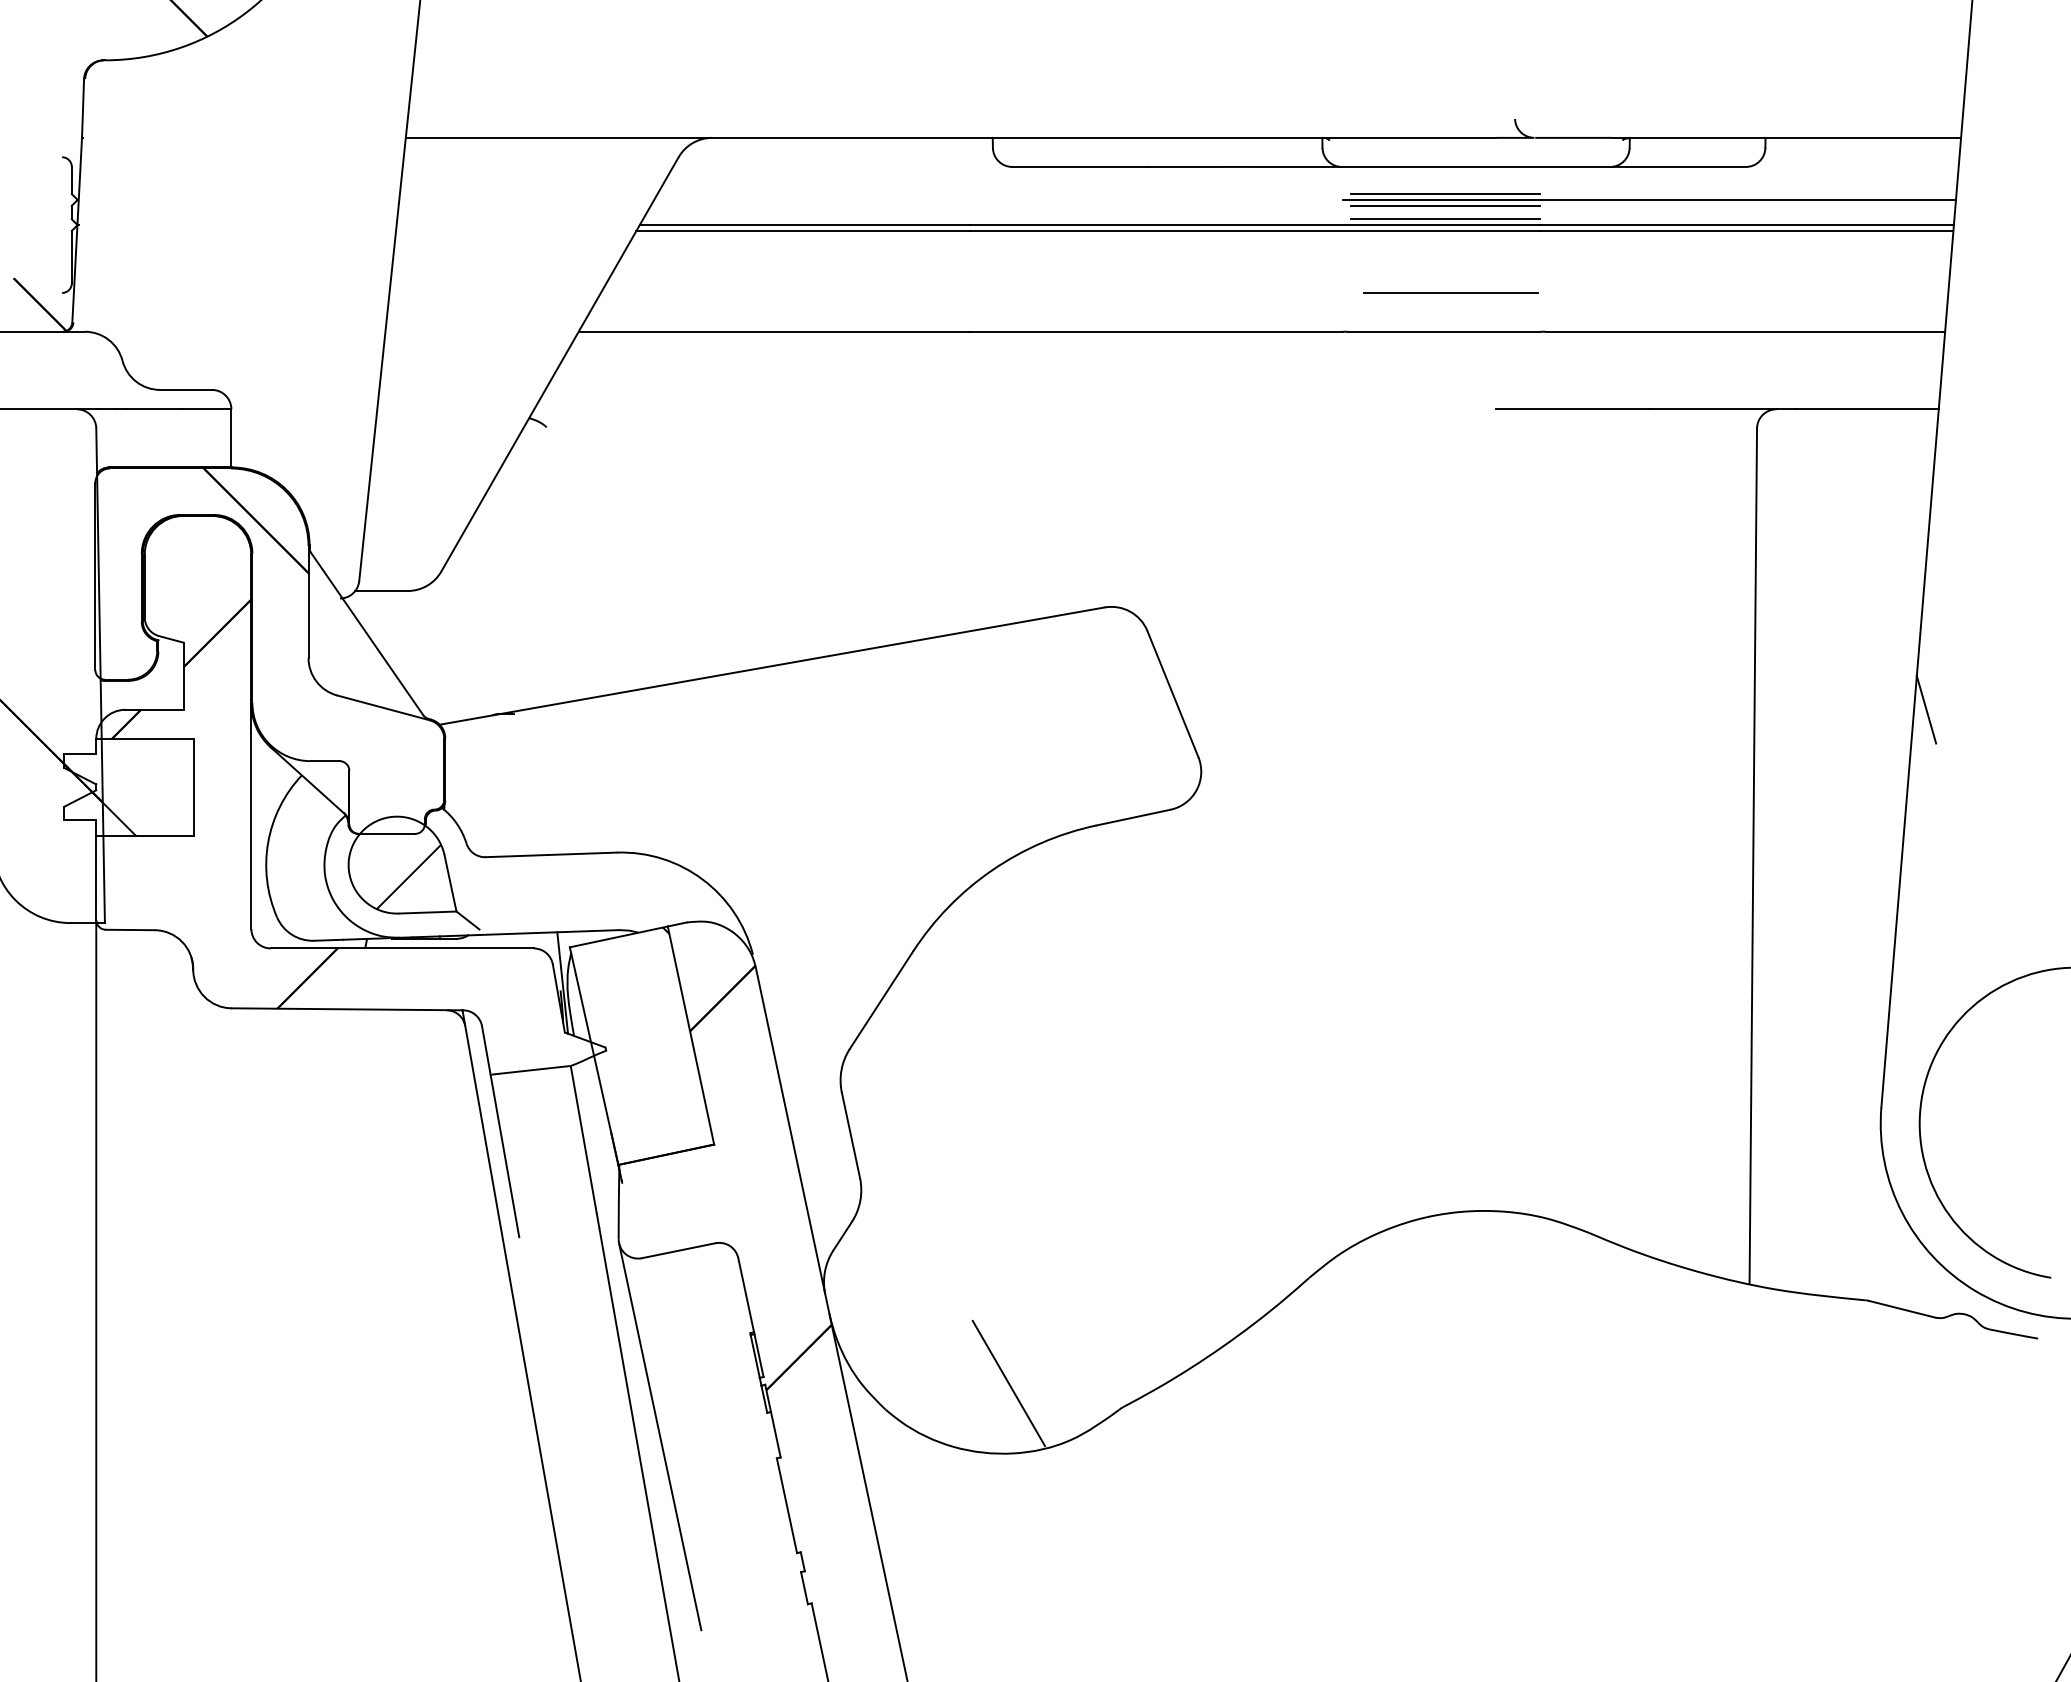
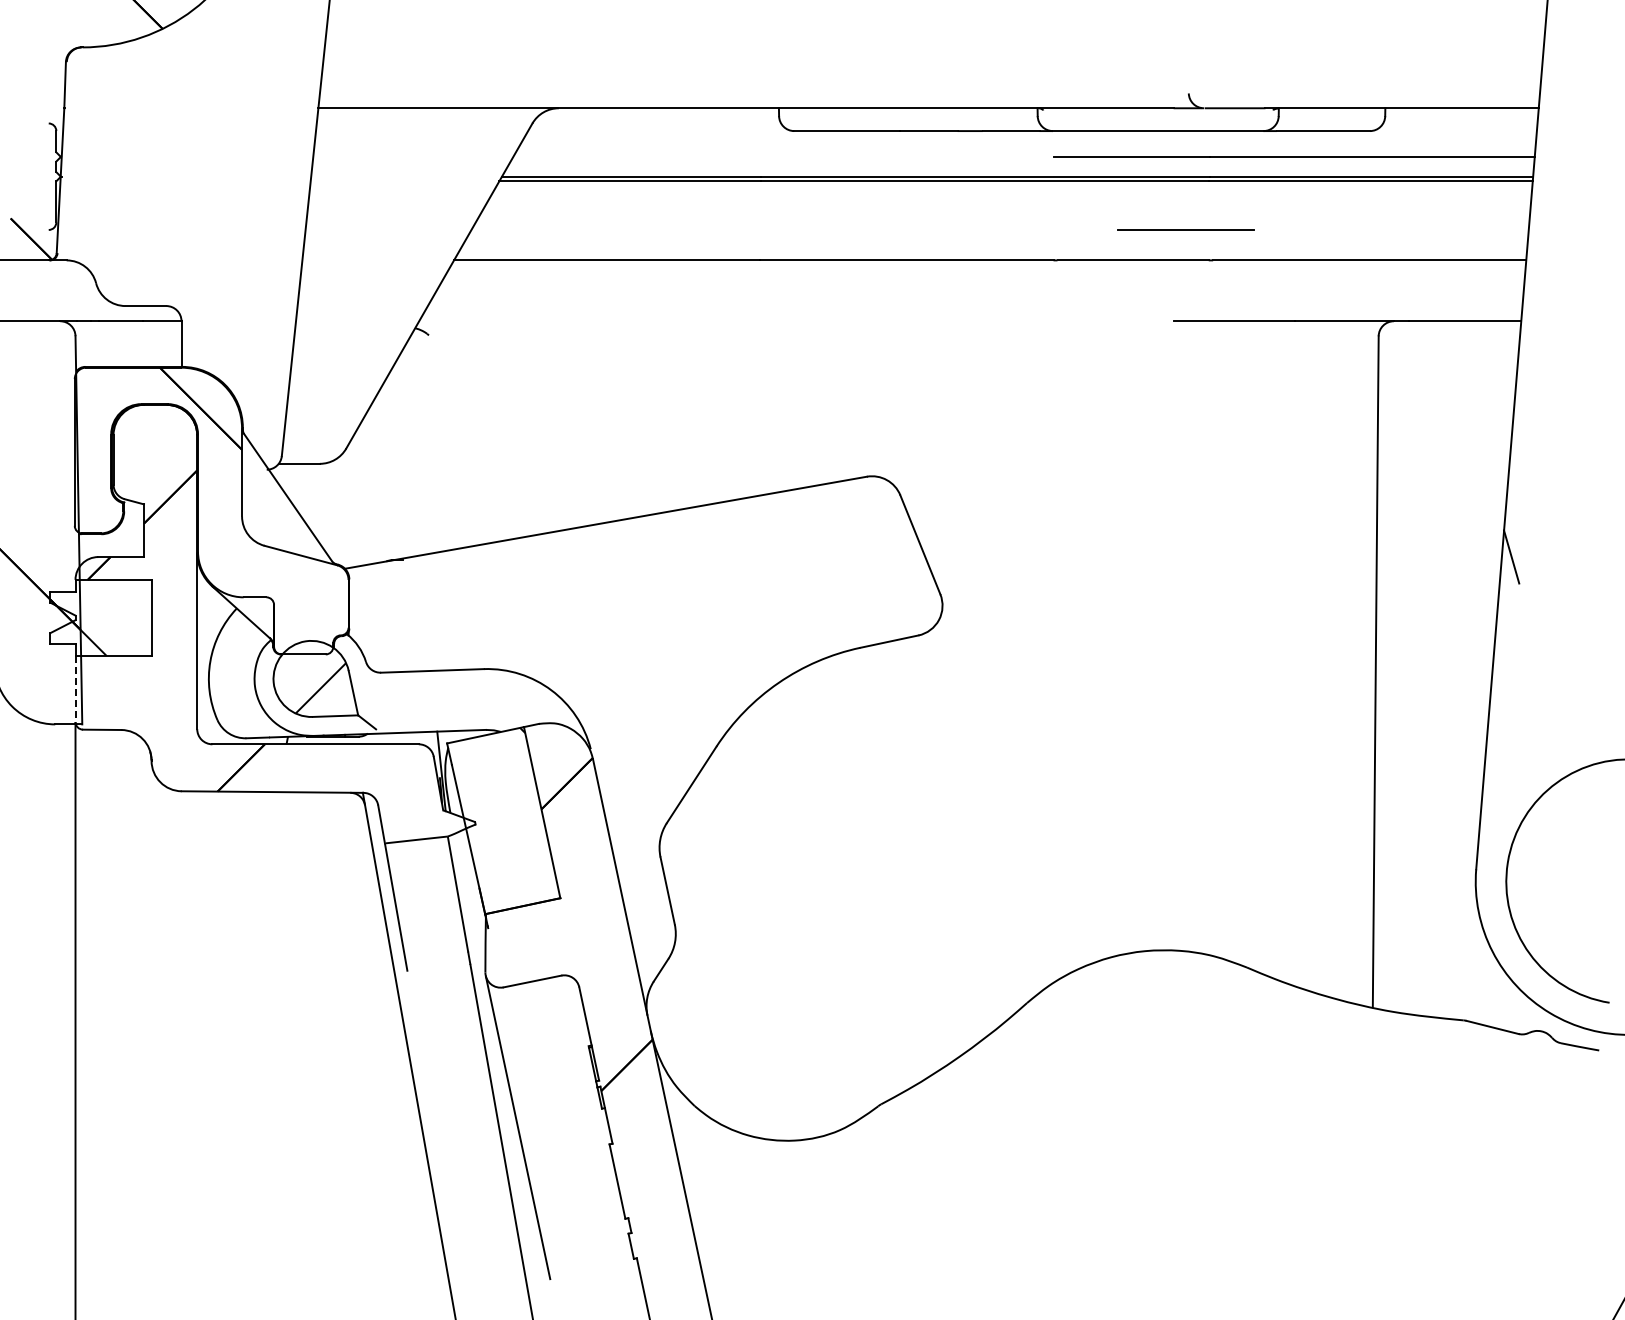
line: (1445, 194) -> (1134, 152), removed
line: (1445, 205) -> (1134, 161), removed
line: (1445, 219) -> (1134, 172), removed
line: (1450, 292) -> (1185, 229), moved
line: (96, 878) -> (75, 689), solid -> dashed
line: (1008, 1383) -> (791, 1085), removed

